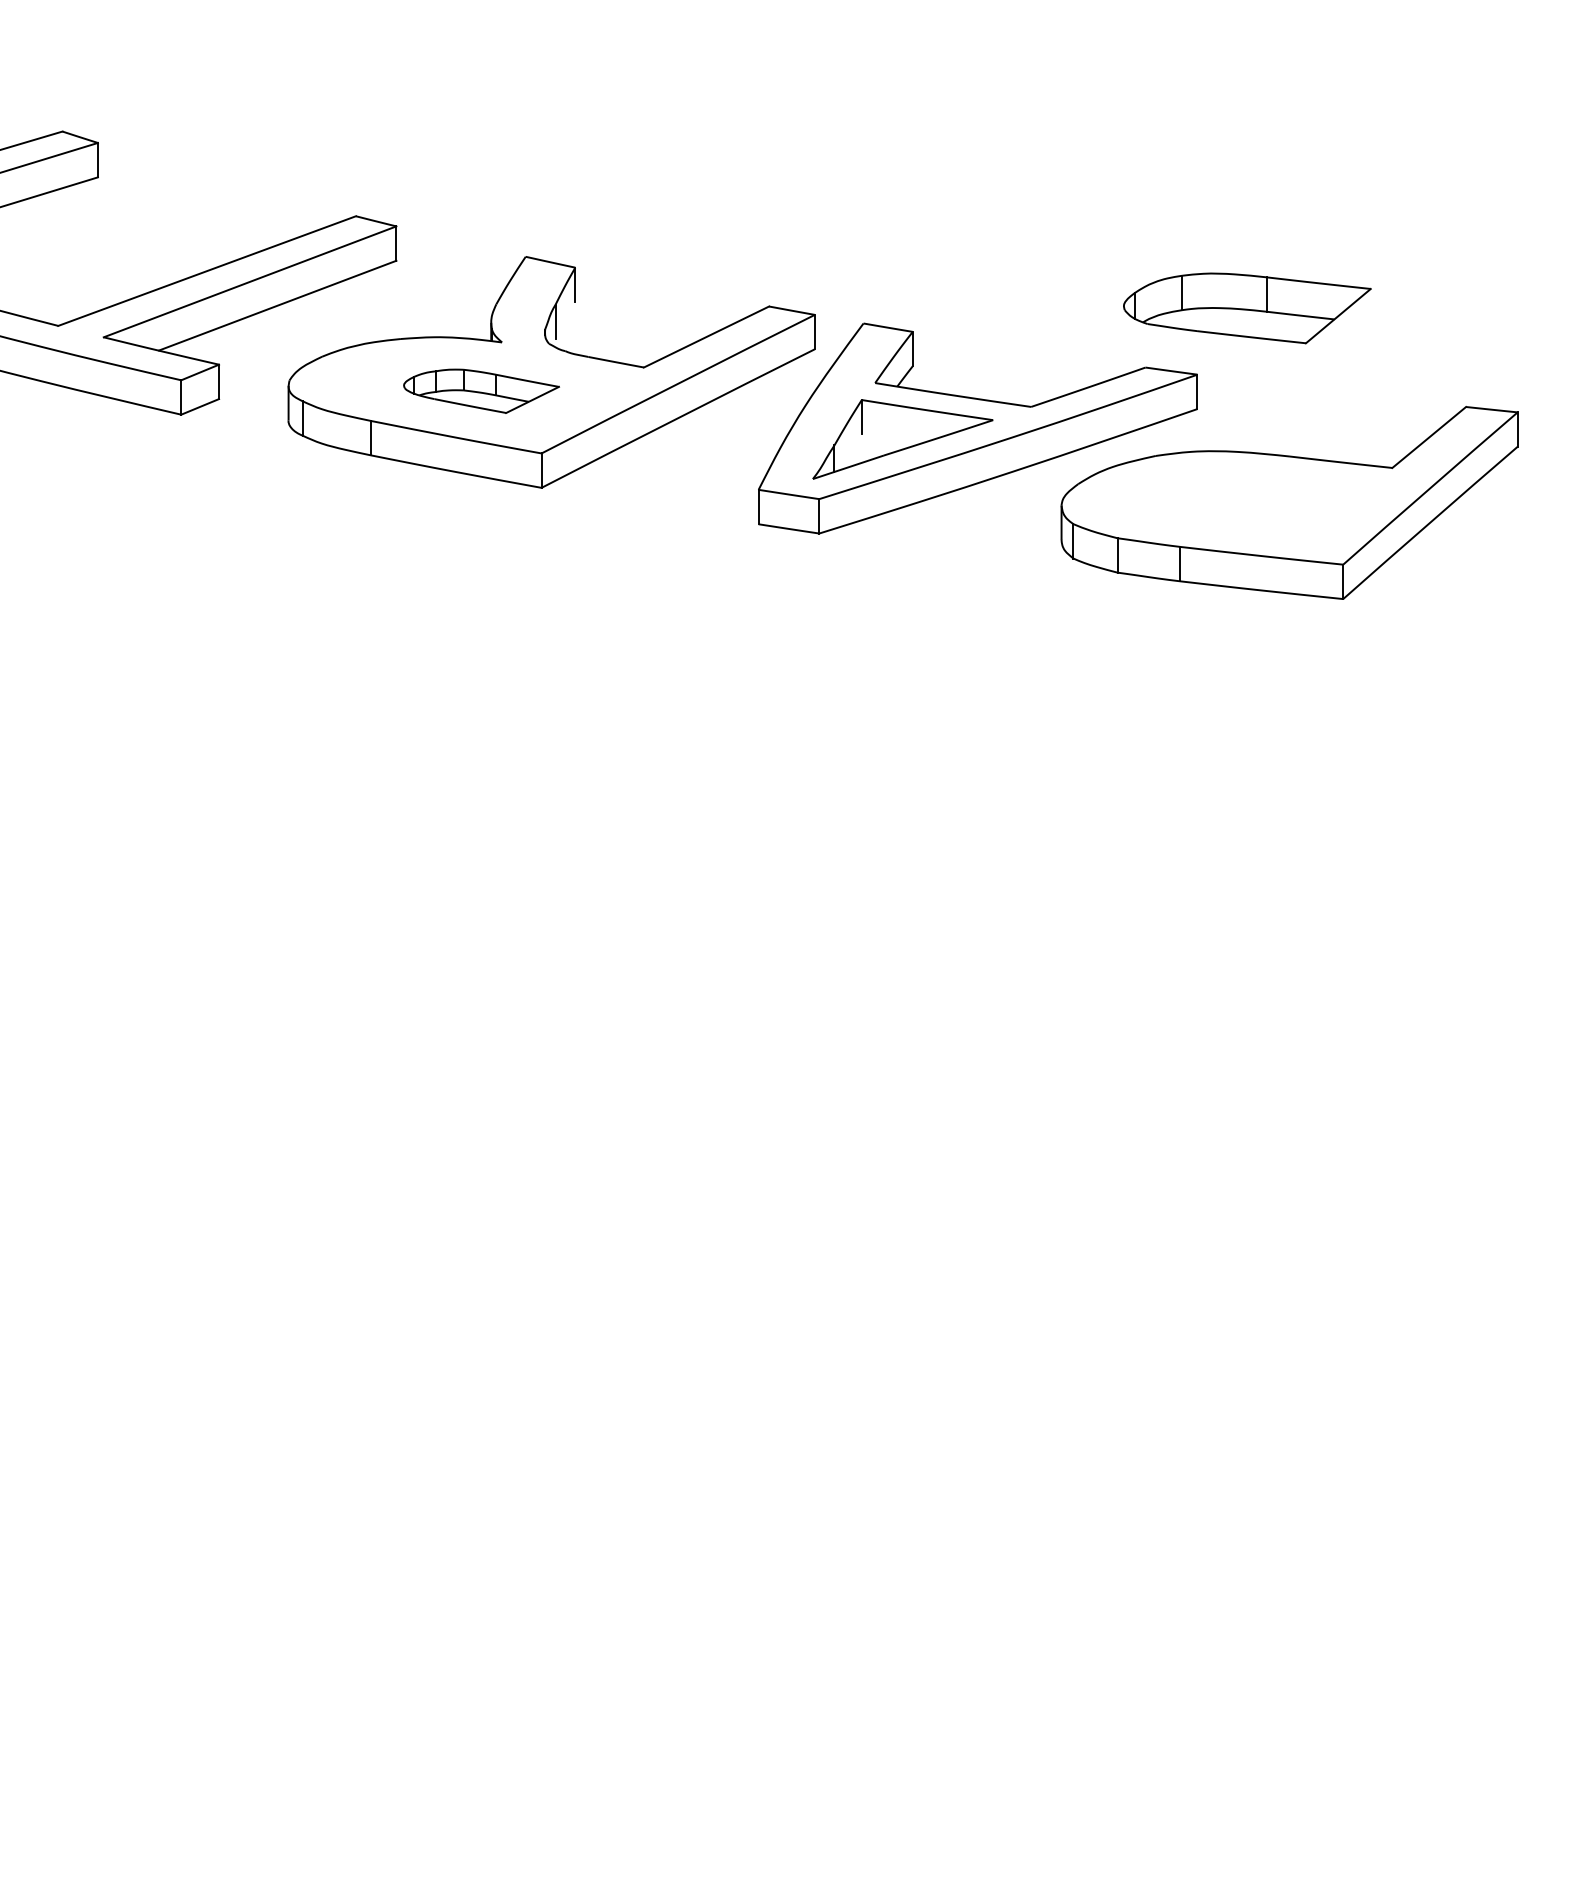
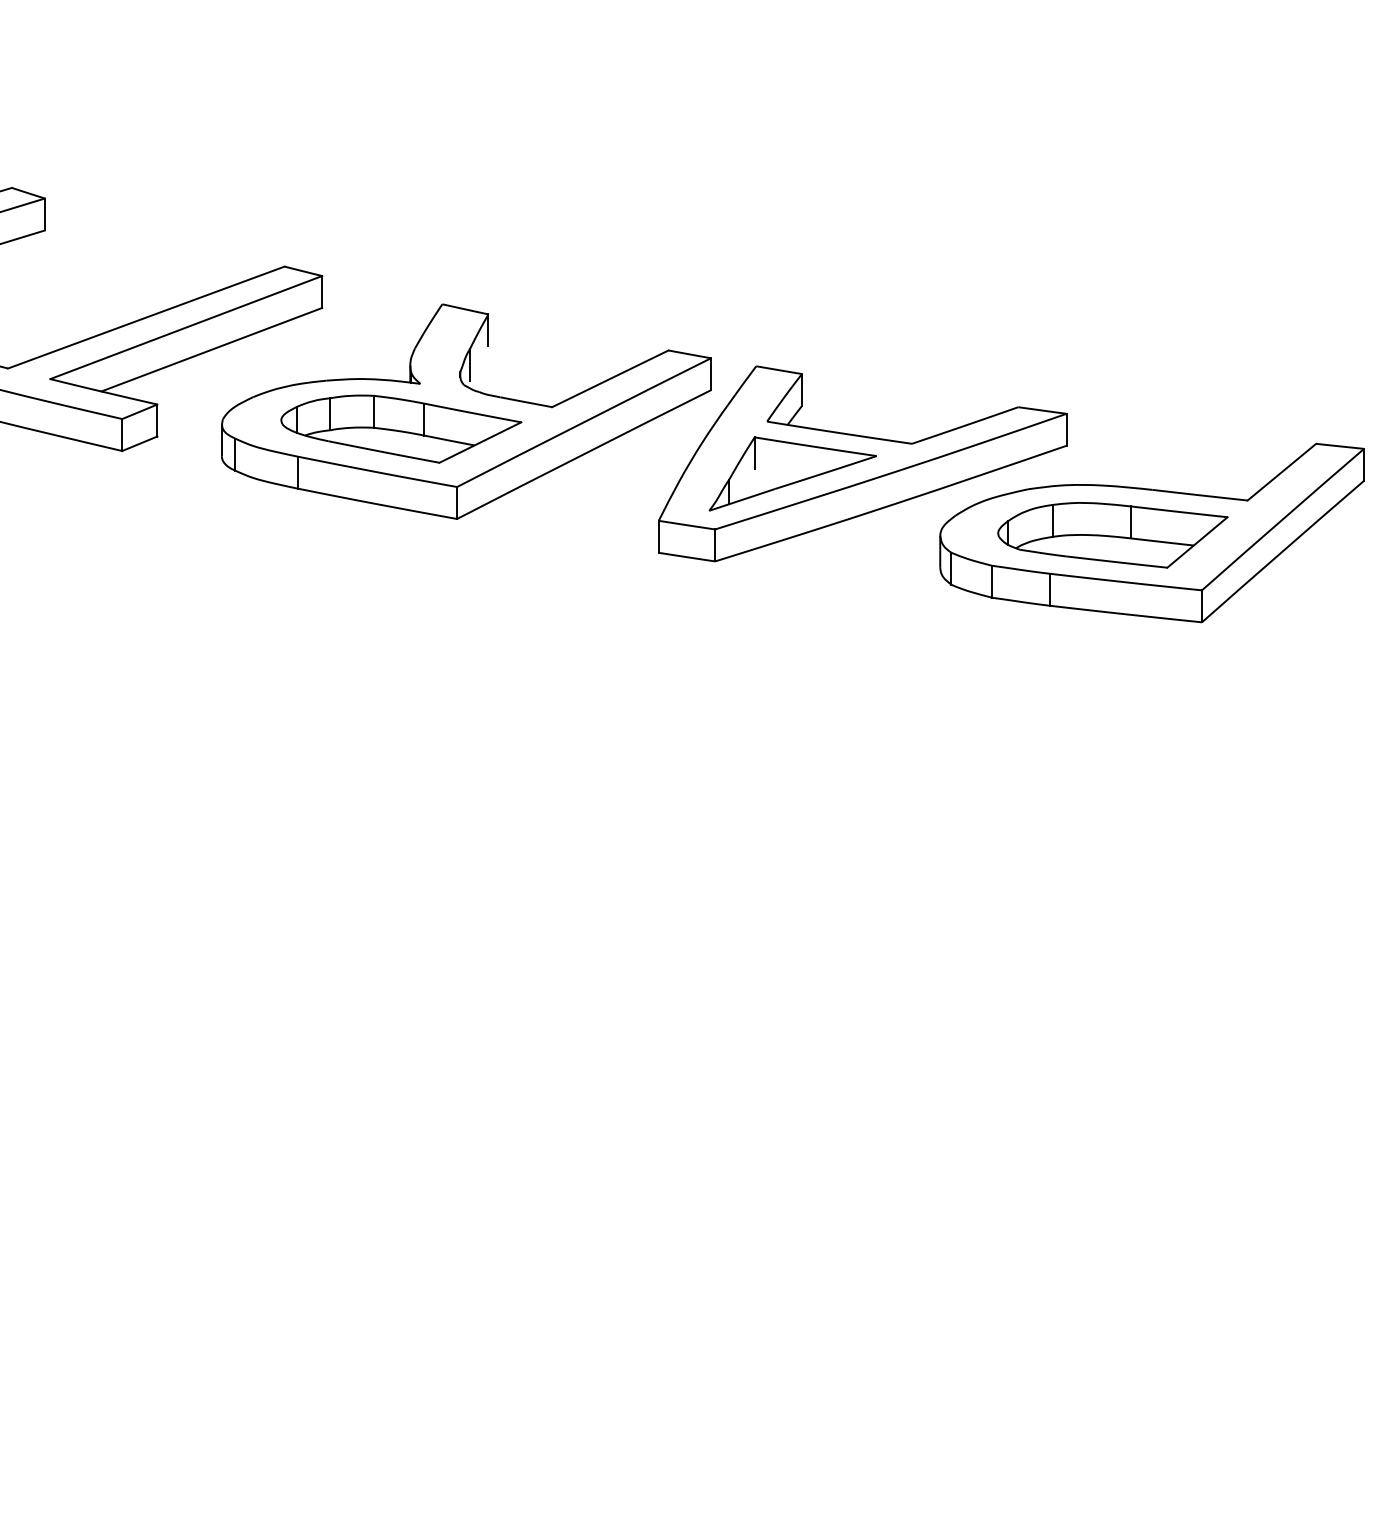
part: (1247, 308) -> (1113, 535), moved
part: (481, 391) -> (401, 429), size x1.67

